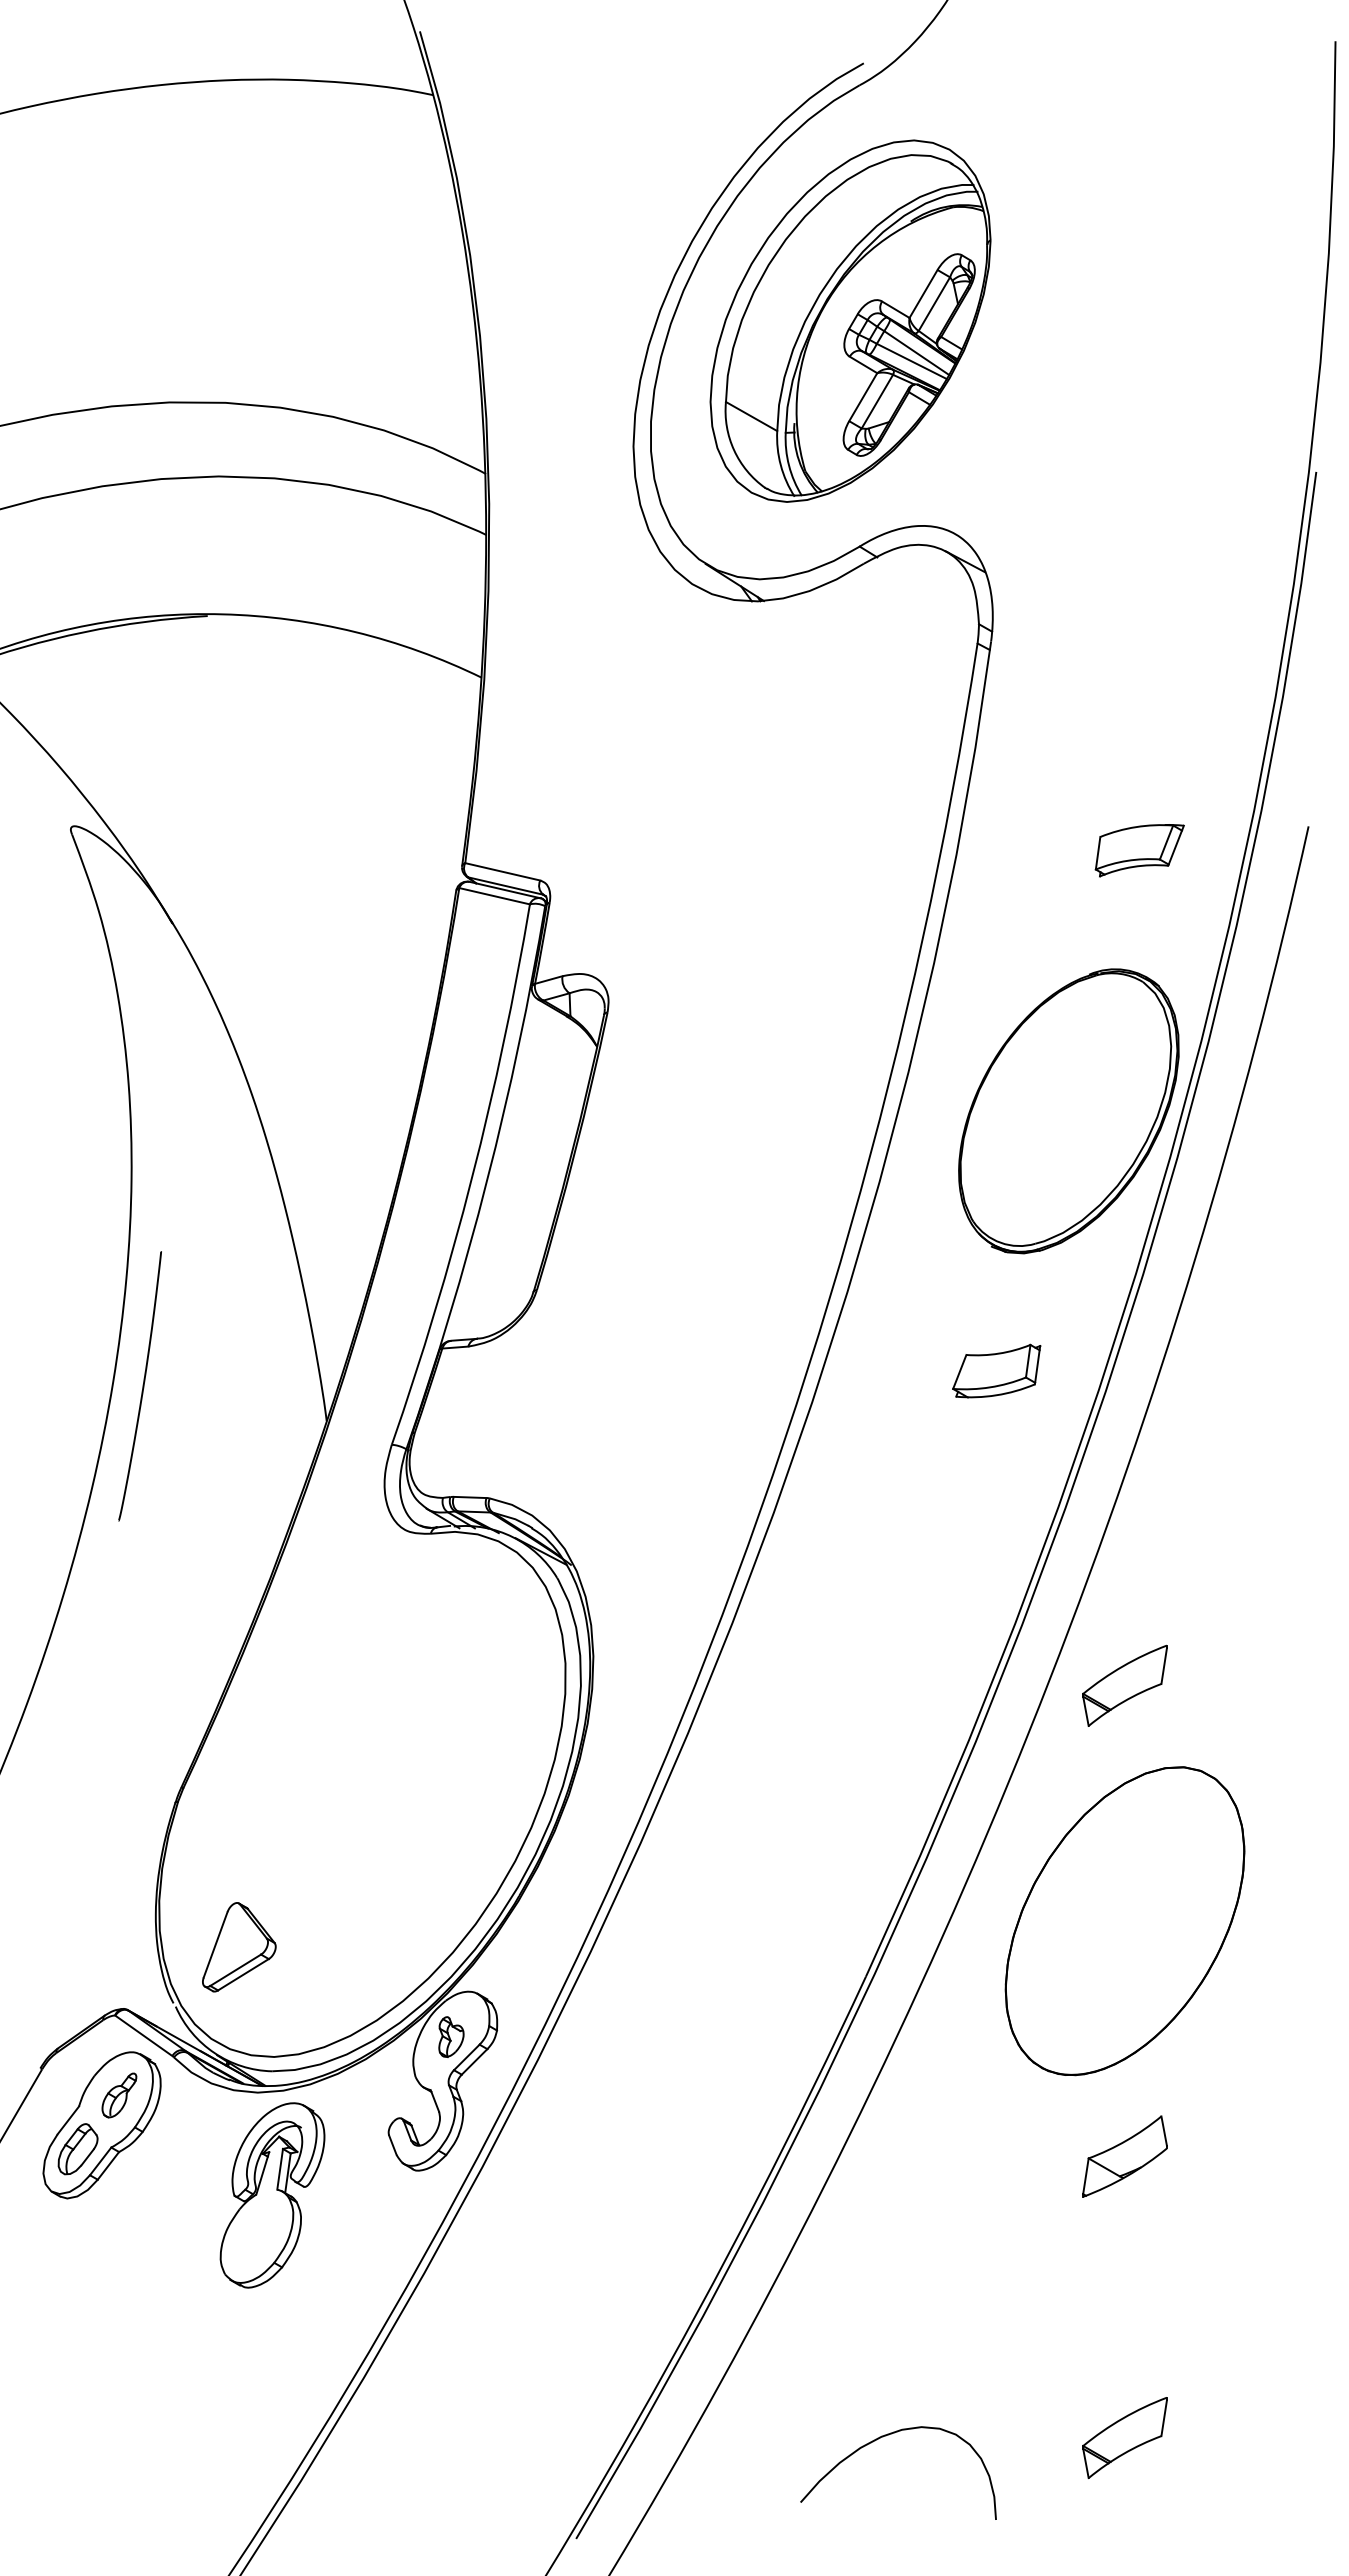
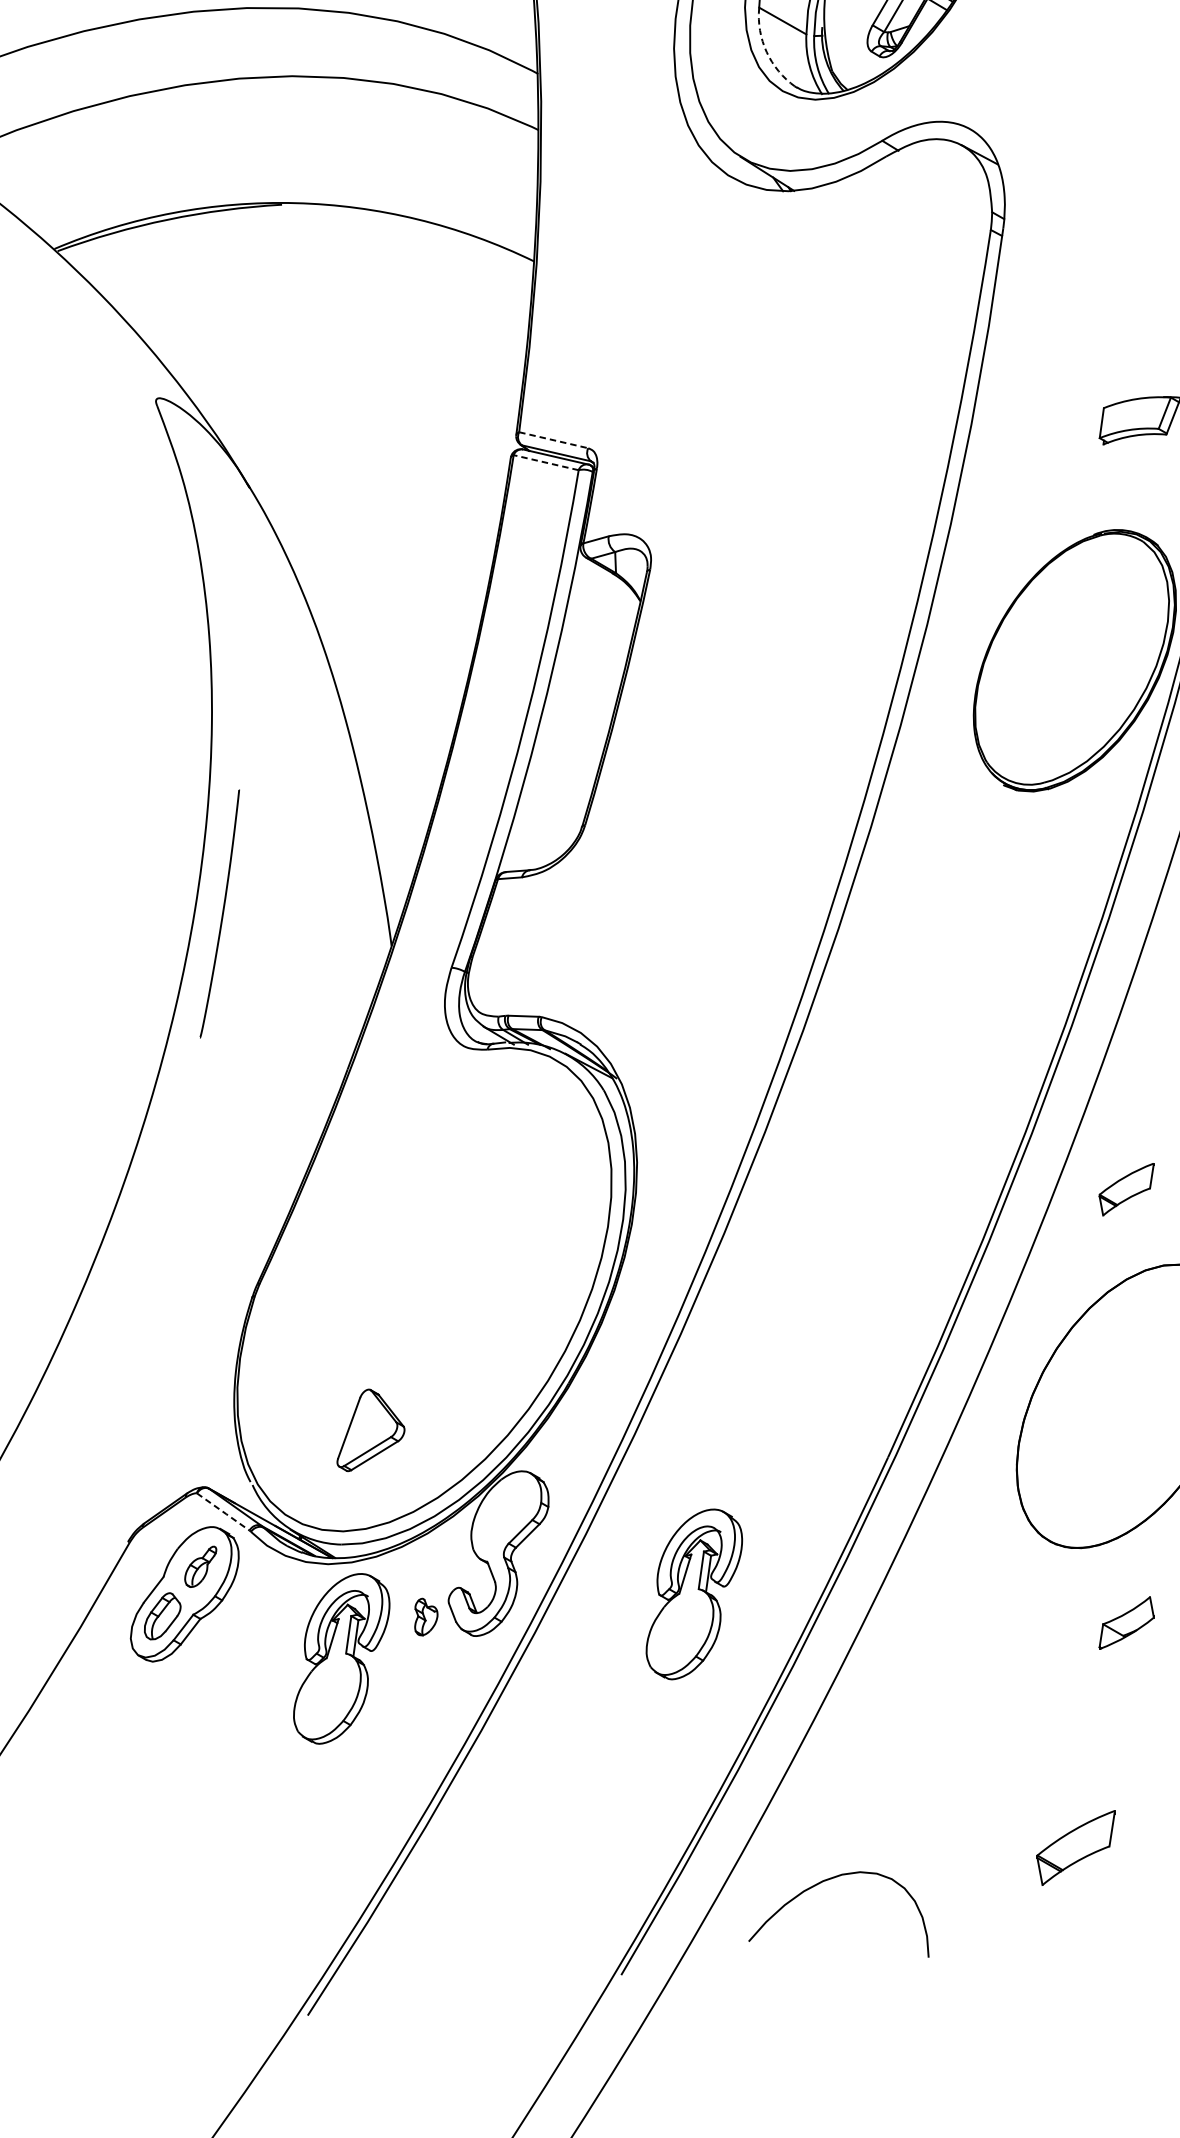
arc: (734, 450) -> (767, 52), solid -> dashed
line: (502, 871) -> (553, 439), solid -> dashed
line: (494, 896) -> (546, 462), solid -> dashed
part: (996, 1370) -> (1008, 899), removed
part: (1124, 1685) -> (1126, 1189), size x0.7
part: (239, 1947) -> (371, 1430), moved
line: (144, 2035) -> (223, 1511), solid -> dashed
part: (451, 2036) -> (426, 1616), moved
part: (655, 2125) -> (694, 1594), added
part: (1124, 2156) -> (1126, 1623), size x0.7
curve: (886, 2436) -> (827, 1880), moved
part: (1124, 2437) -> (1075, 1847), moved

